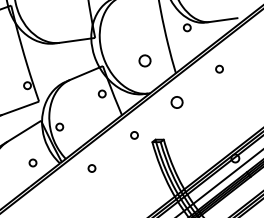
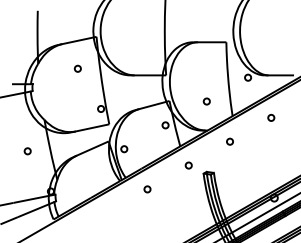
circle: (144, 60) -> (206, 101), size x0.62
circle: (176, 102) -> (229, 141), size x0.62
circle: (33, 163) -> (96, 177), removed

